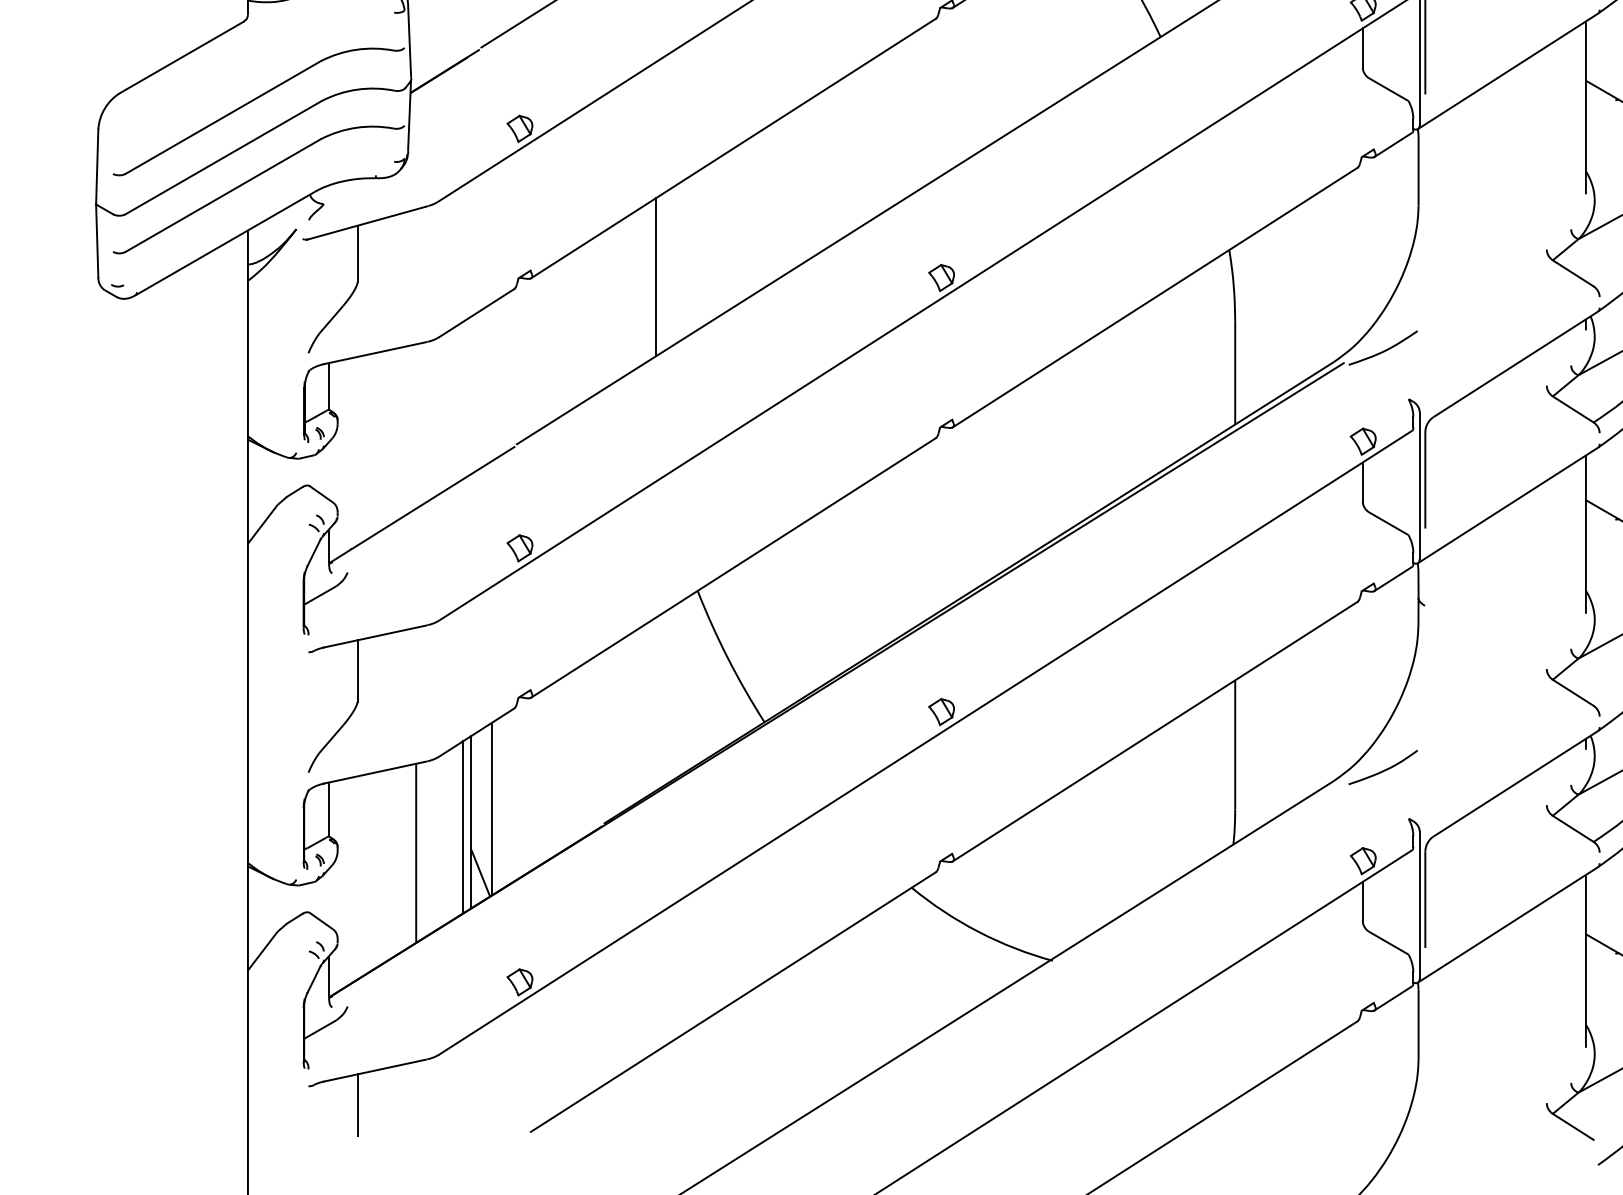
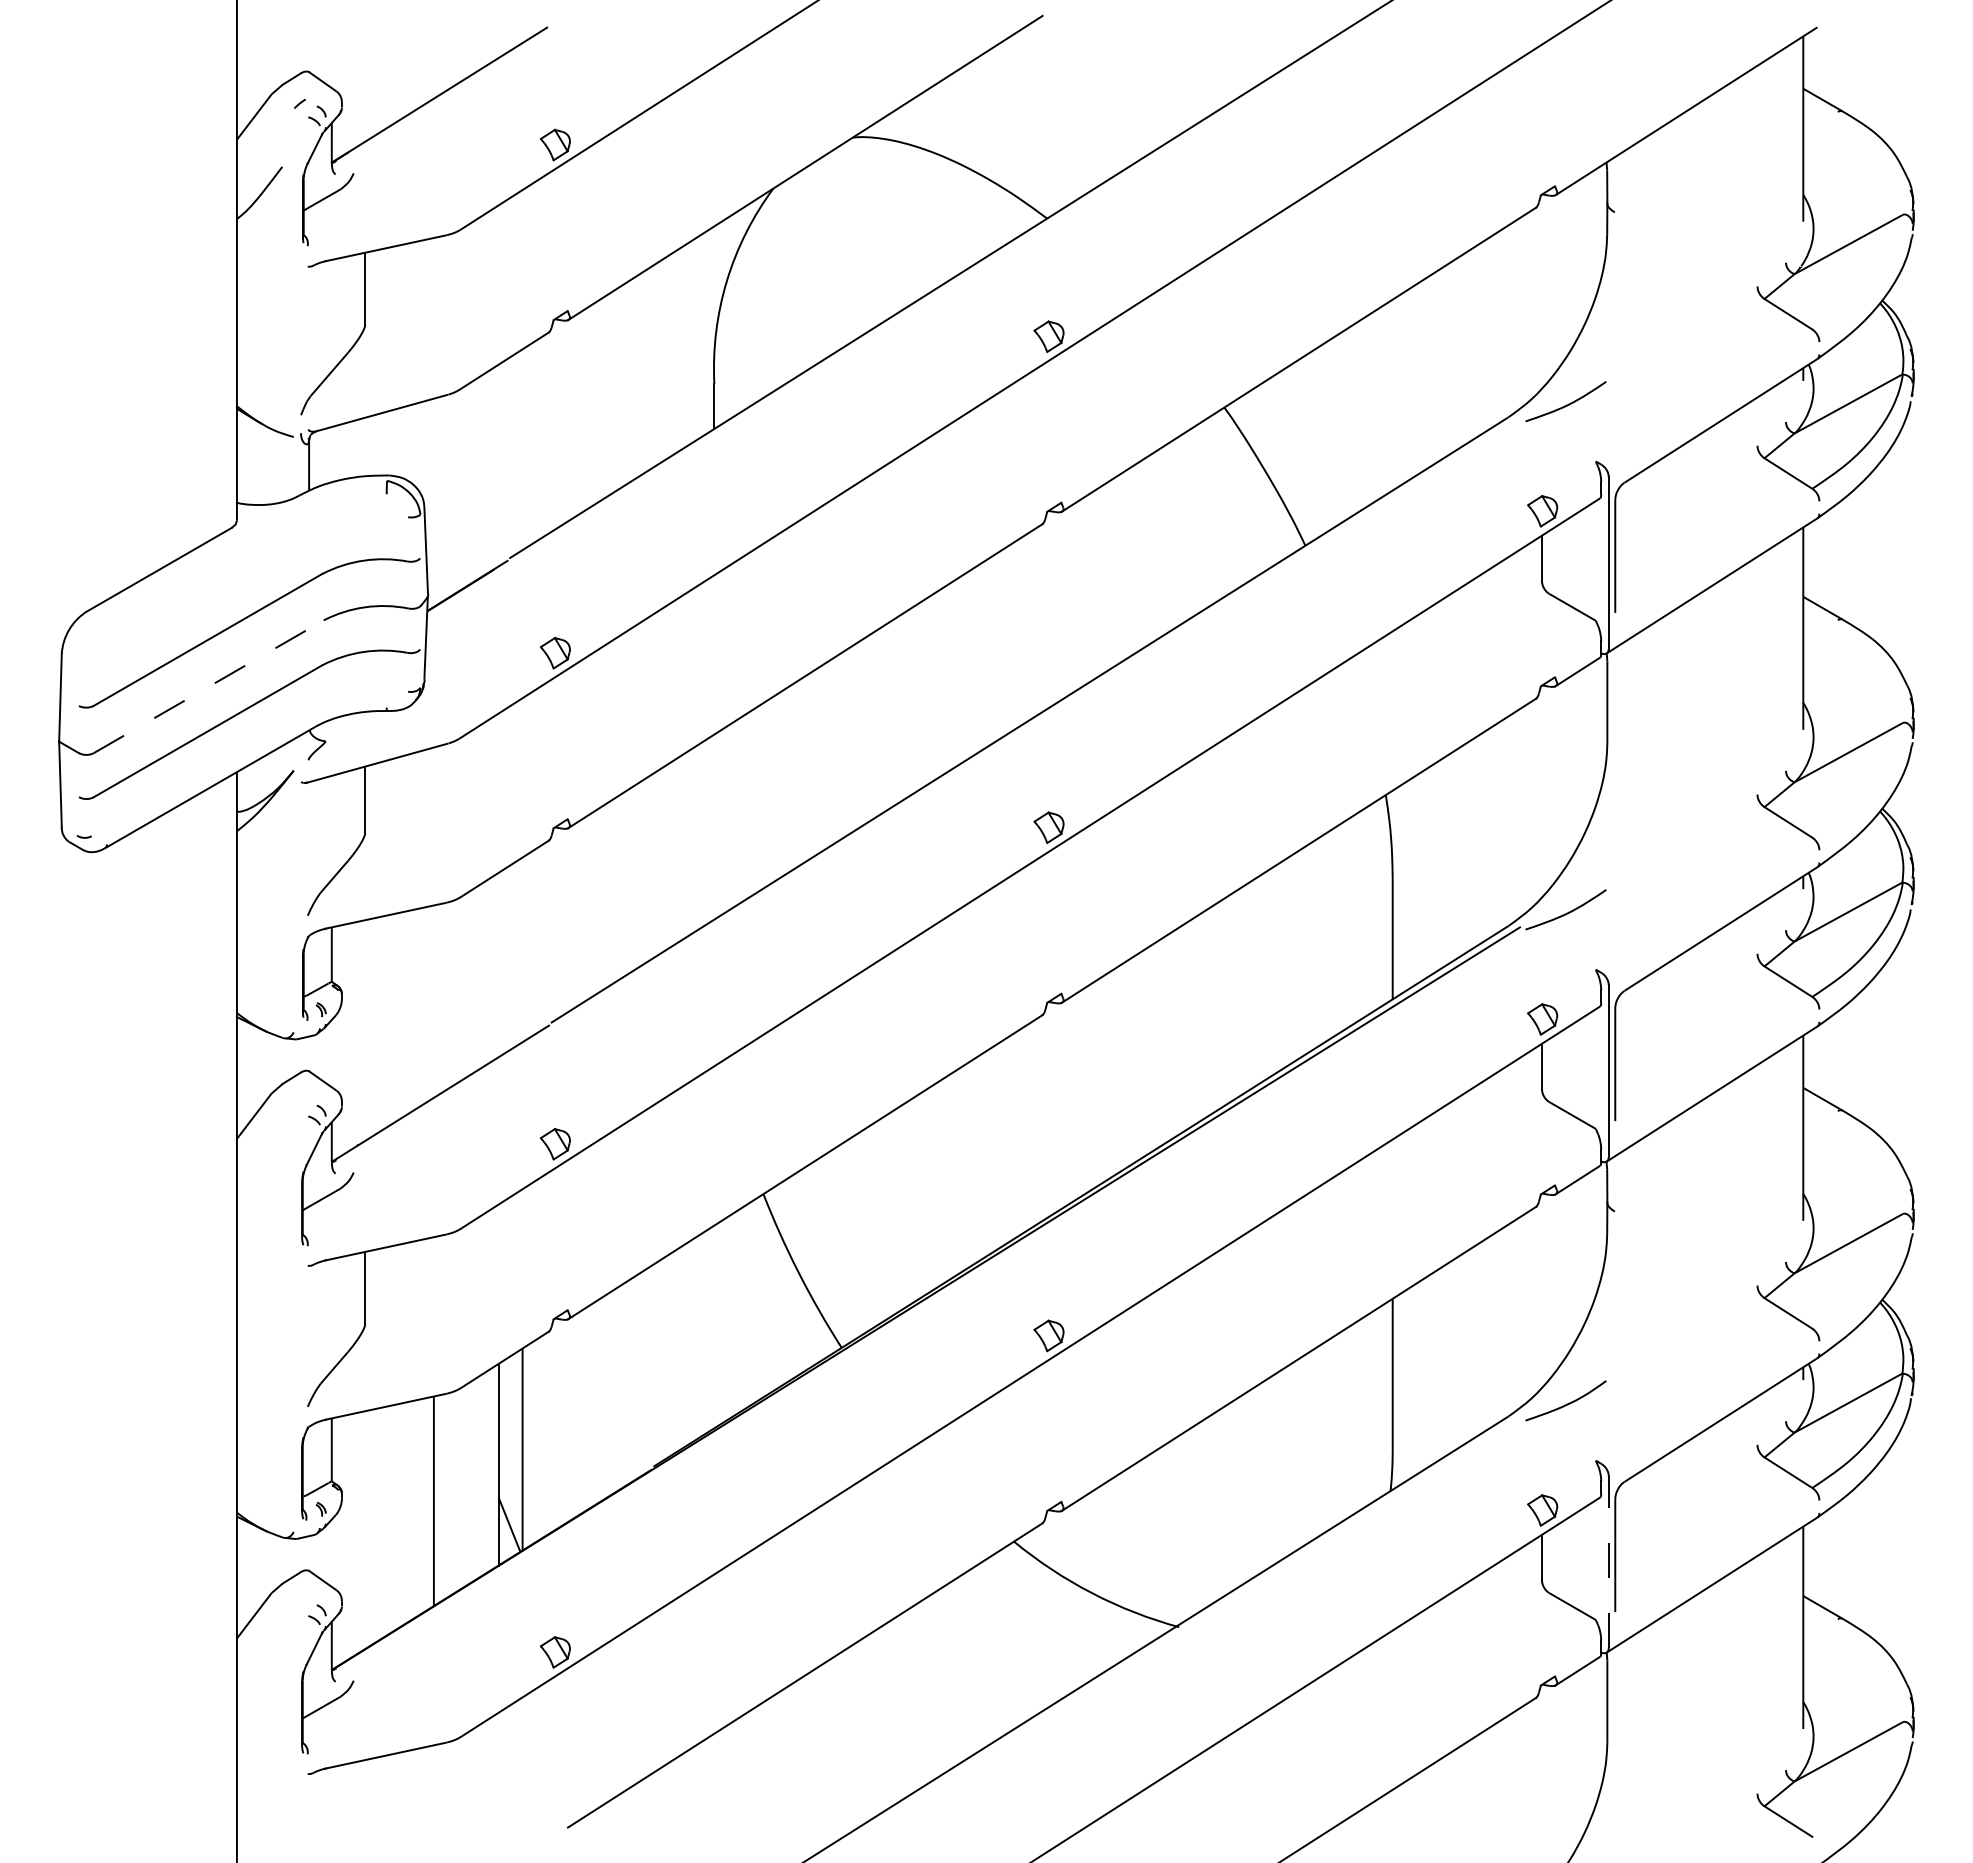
line: (223, 157) -> (208, 686), solid -> dashed
line: (655, 276) -> (714, 826), removed
line: (463, 827) -> (489, 1470), removed
line: (1419, 905) -> (1608, 1562), solid -> dashed
line: (357, 1105) -> (365, 1796), removed

